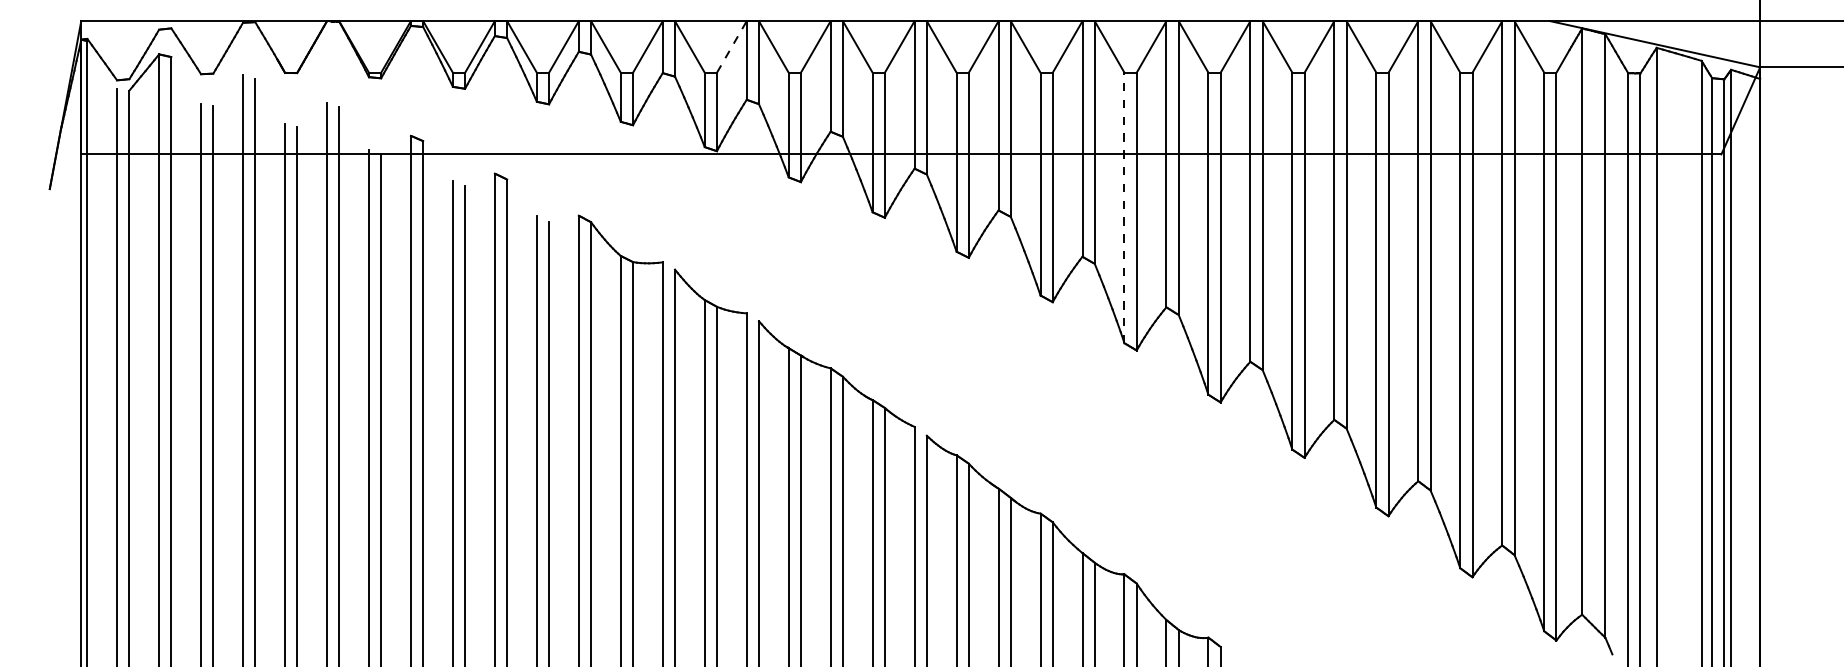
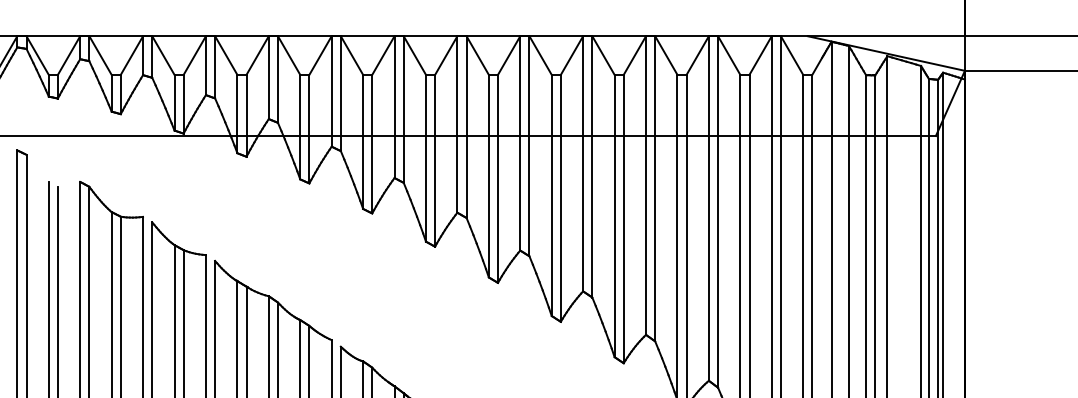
line: (731, 46) -> (194, 55), dashed -> solid
line: (1124, 207) -> (488, 175), dashed -> solid

